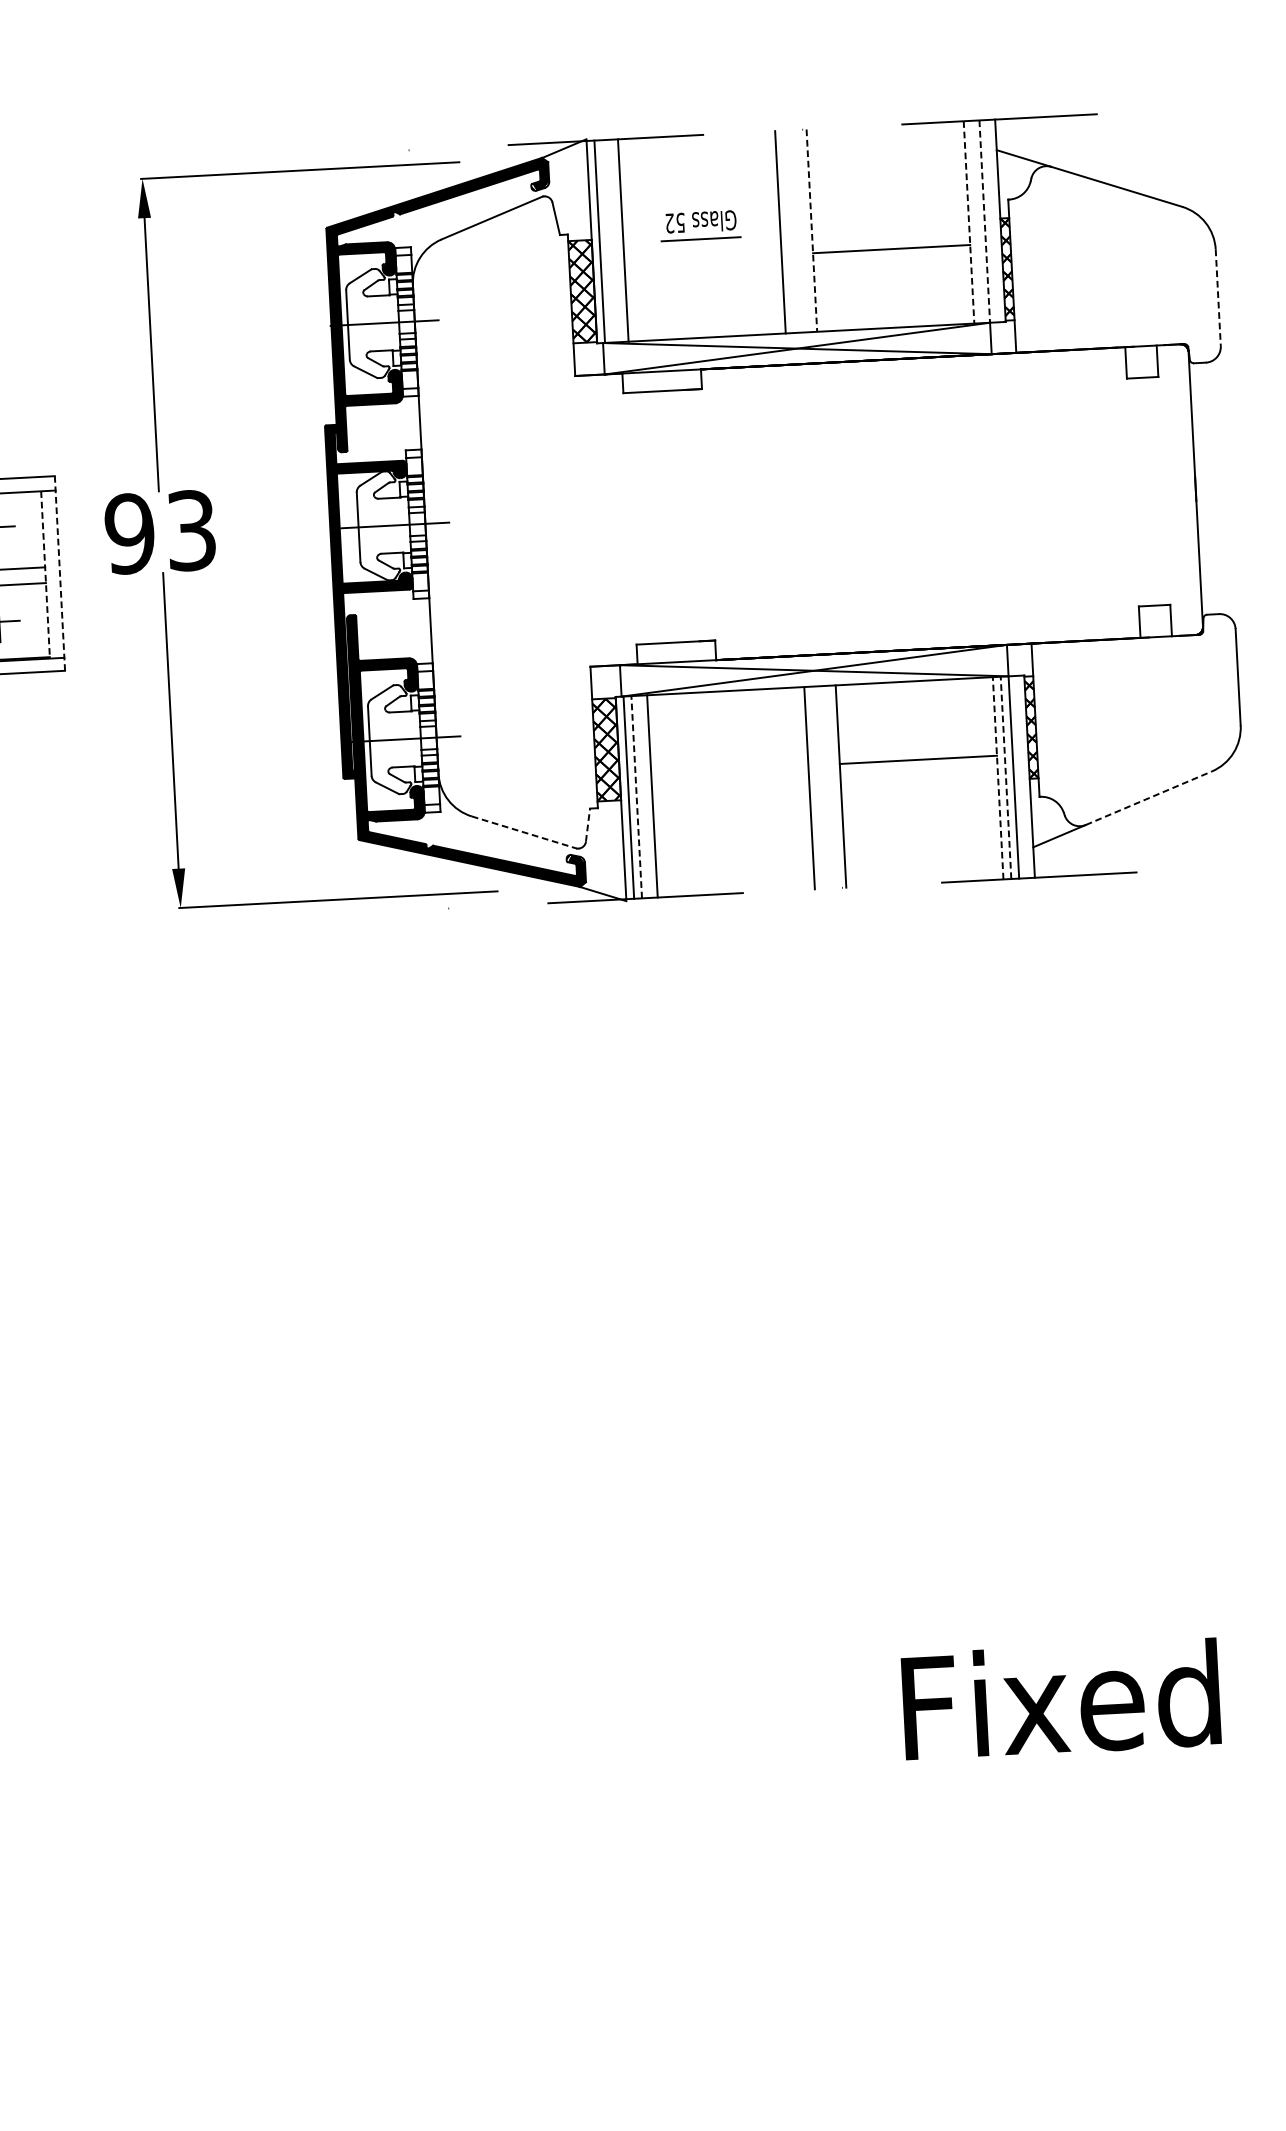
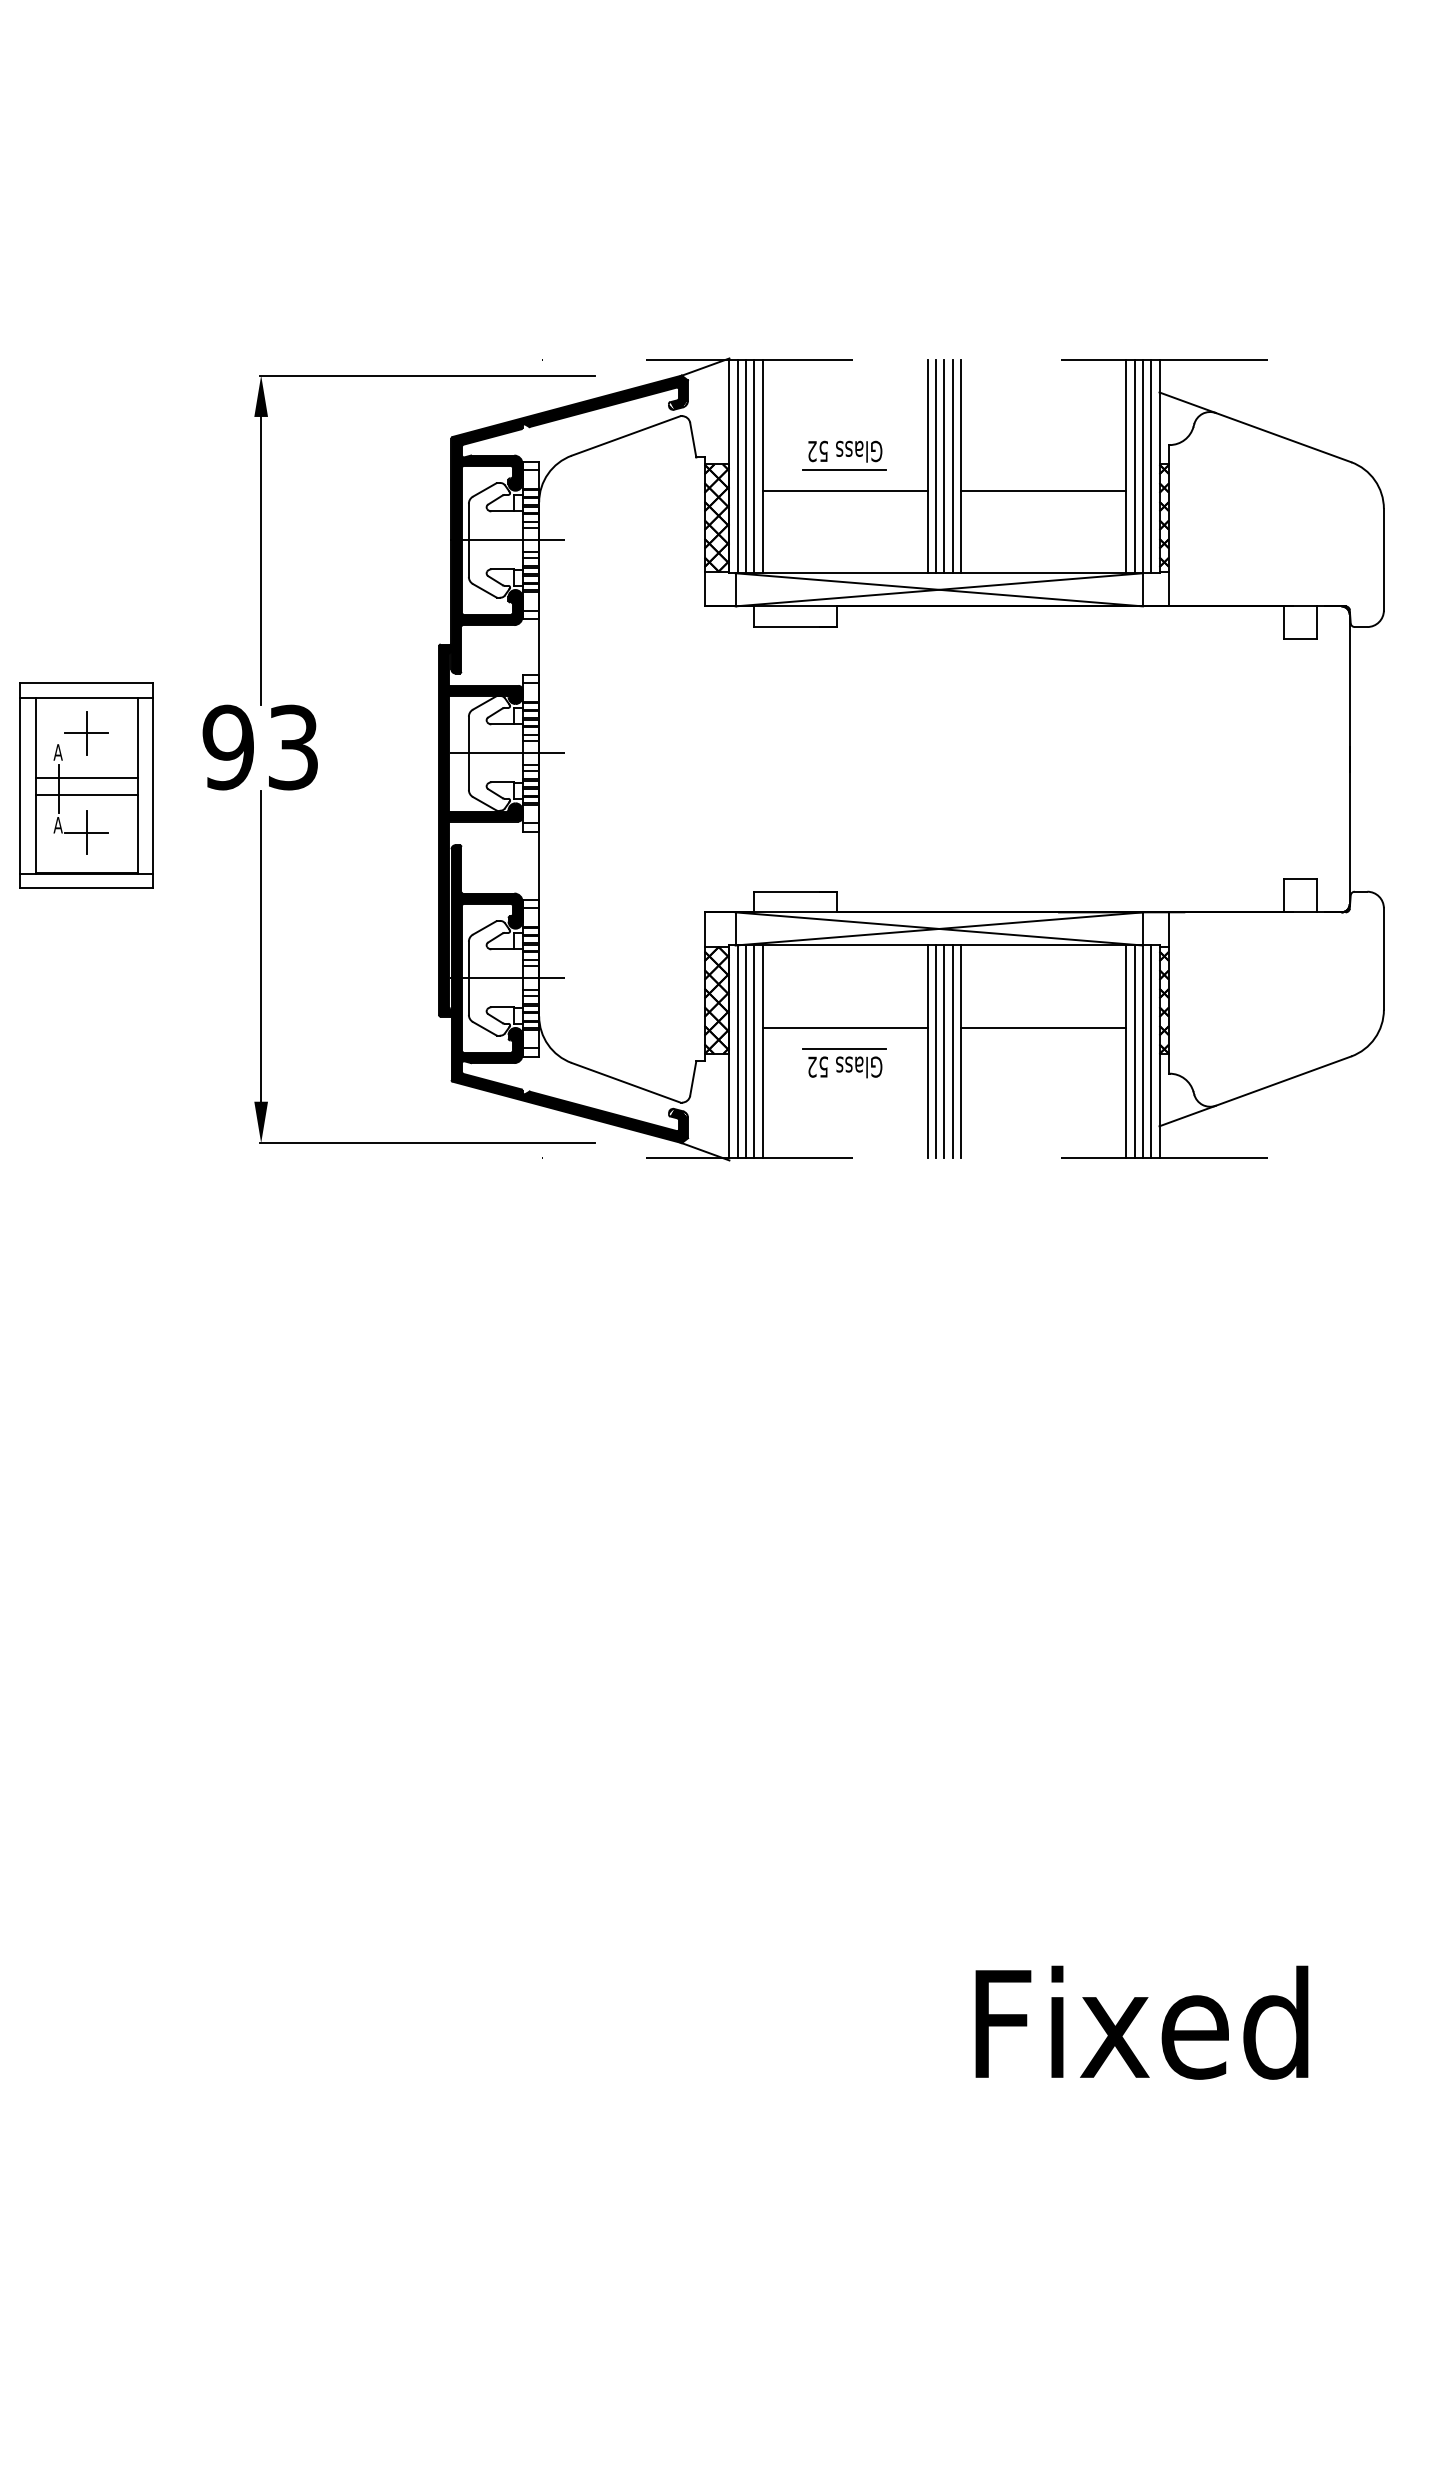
line: (992, 220) -> (1151, 466), added
line: (976, 221) -> (1134, 466), added
line: (984, 222) -> (1142, 467), dashed -> solid
line: (969, 223) -> (1126, 467), dashed -> solid
line: (803, 230) -> (952, 466), added
line: (788, 231) -> (936, 466), added
line: (796, 231) -> (944, 466), added
line: (812, 231) -> (961, 467), dashed -> solid
line: (615, 240) -> (754, 466), added
line: (607, 241) -> (745, 466), added
line: (702, 258) -> (844, 490), added
line: (1217, 297) -> (1383, 559), dashed -> solid
line: (59, 572) -> (152, 784), dashed -> solid
line: (45, 575) -> (137, 786), dashed -> solid
line: (729, 770) -> (844, 1028), added
line: (1021, 776) -> (1151, 1051), added
line: (998, 777) -> (1126, 1051), dashed -> solid
line: (1005, 777) -> (1134, 1051), dashed -> solid
line: (825, 786) -> (944, 1051), added
line: (832, 786) -> (952, 1051), added
line: (817, 787) -> (936, 1051), added
line: (636, 796) -> (745, 1051), dashed -> solid
line: (644, 796) -> (754, 1051), added
line: (1149, 797) -> (1284, 1080), dashed -> solid
part: (730, 803) -> (844, 1063), added
line: (588, 825) -> (693, 1078), dashed -> solid
line: (524, 832) -> (626, 1082), dashed -> solid

